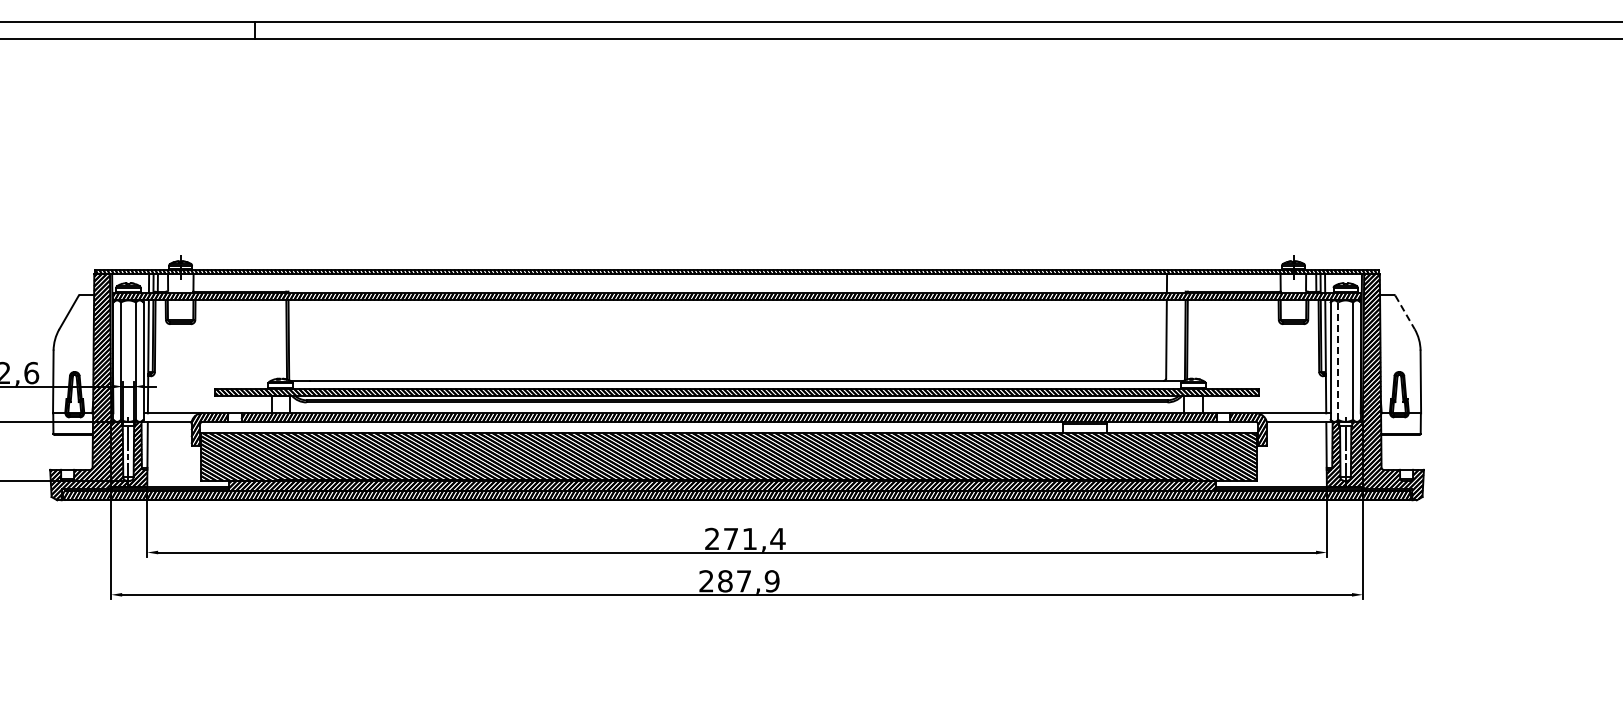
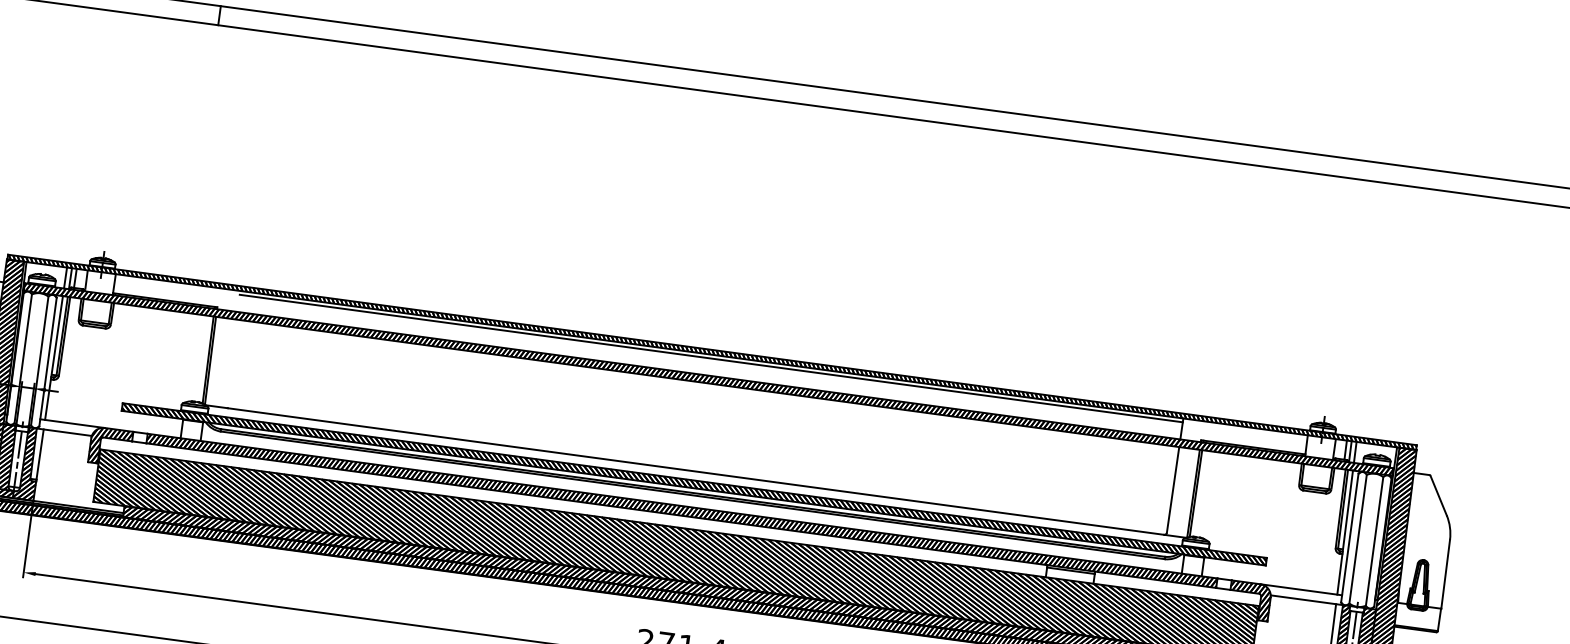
line: (737, 277) -> (711, 358), added
line: (1405, 312) -> (1439, 495), dashed -> solid
line: (1338, 361) -> (1358, 539), dashed -> solid

